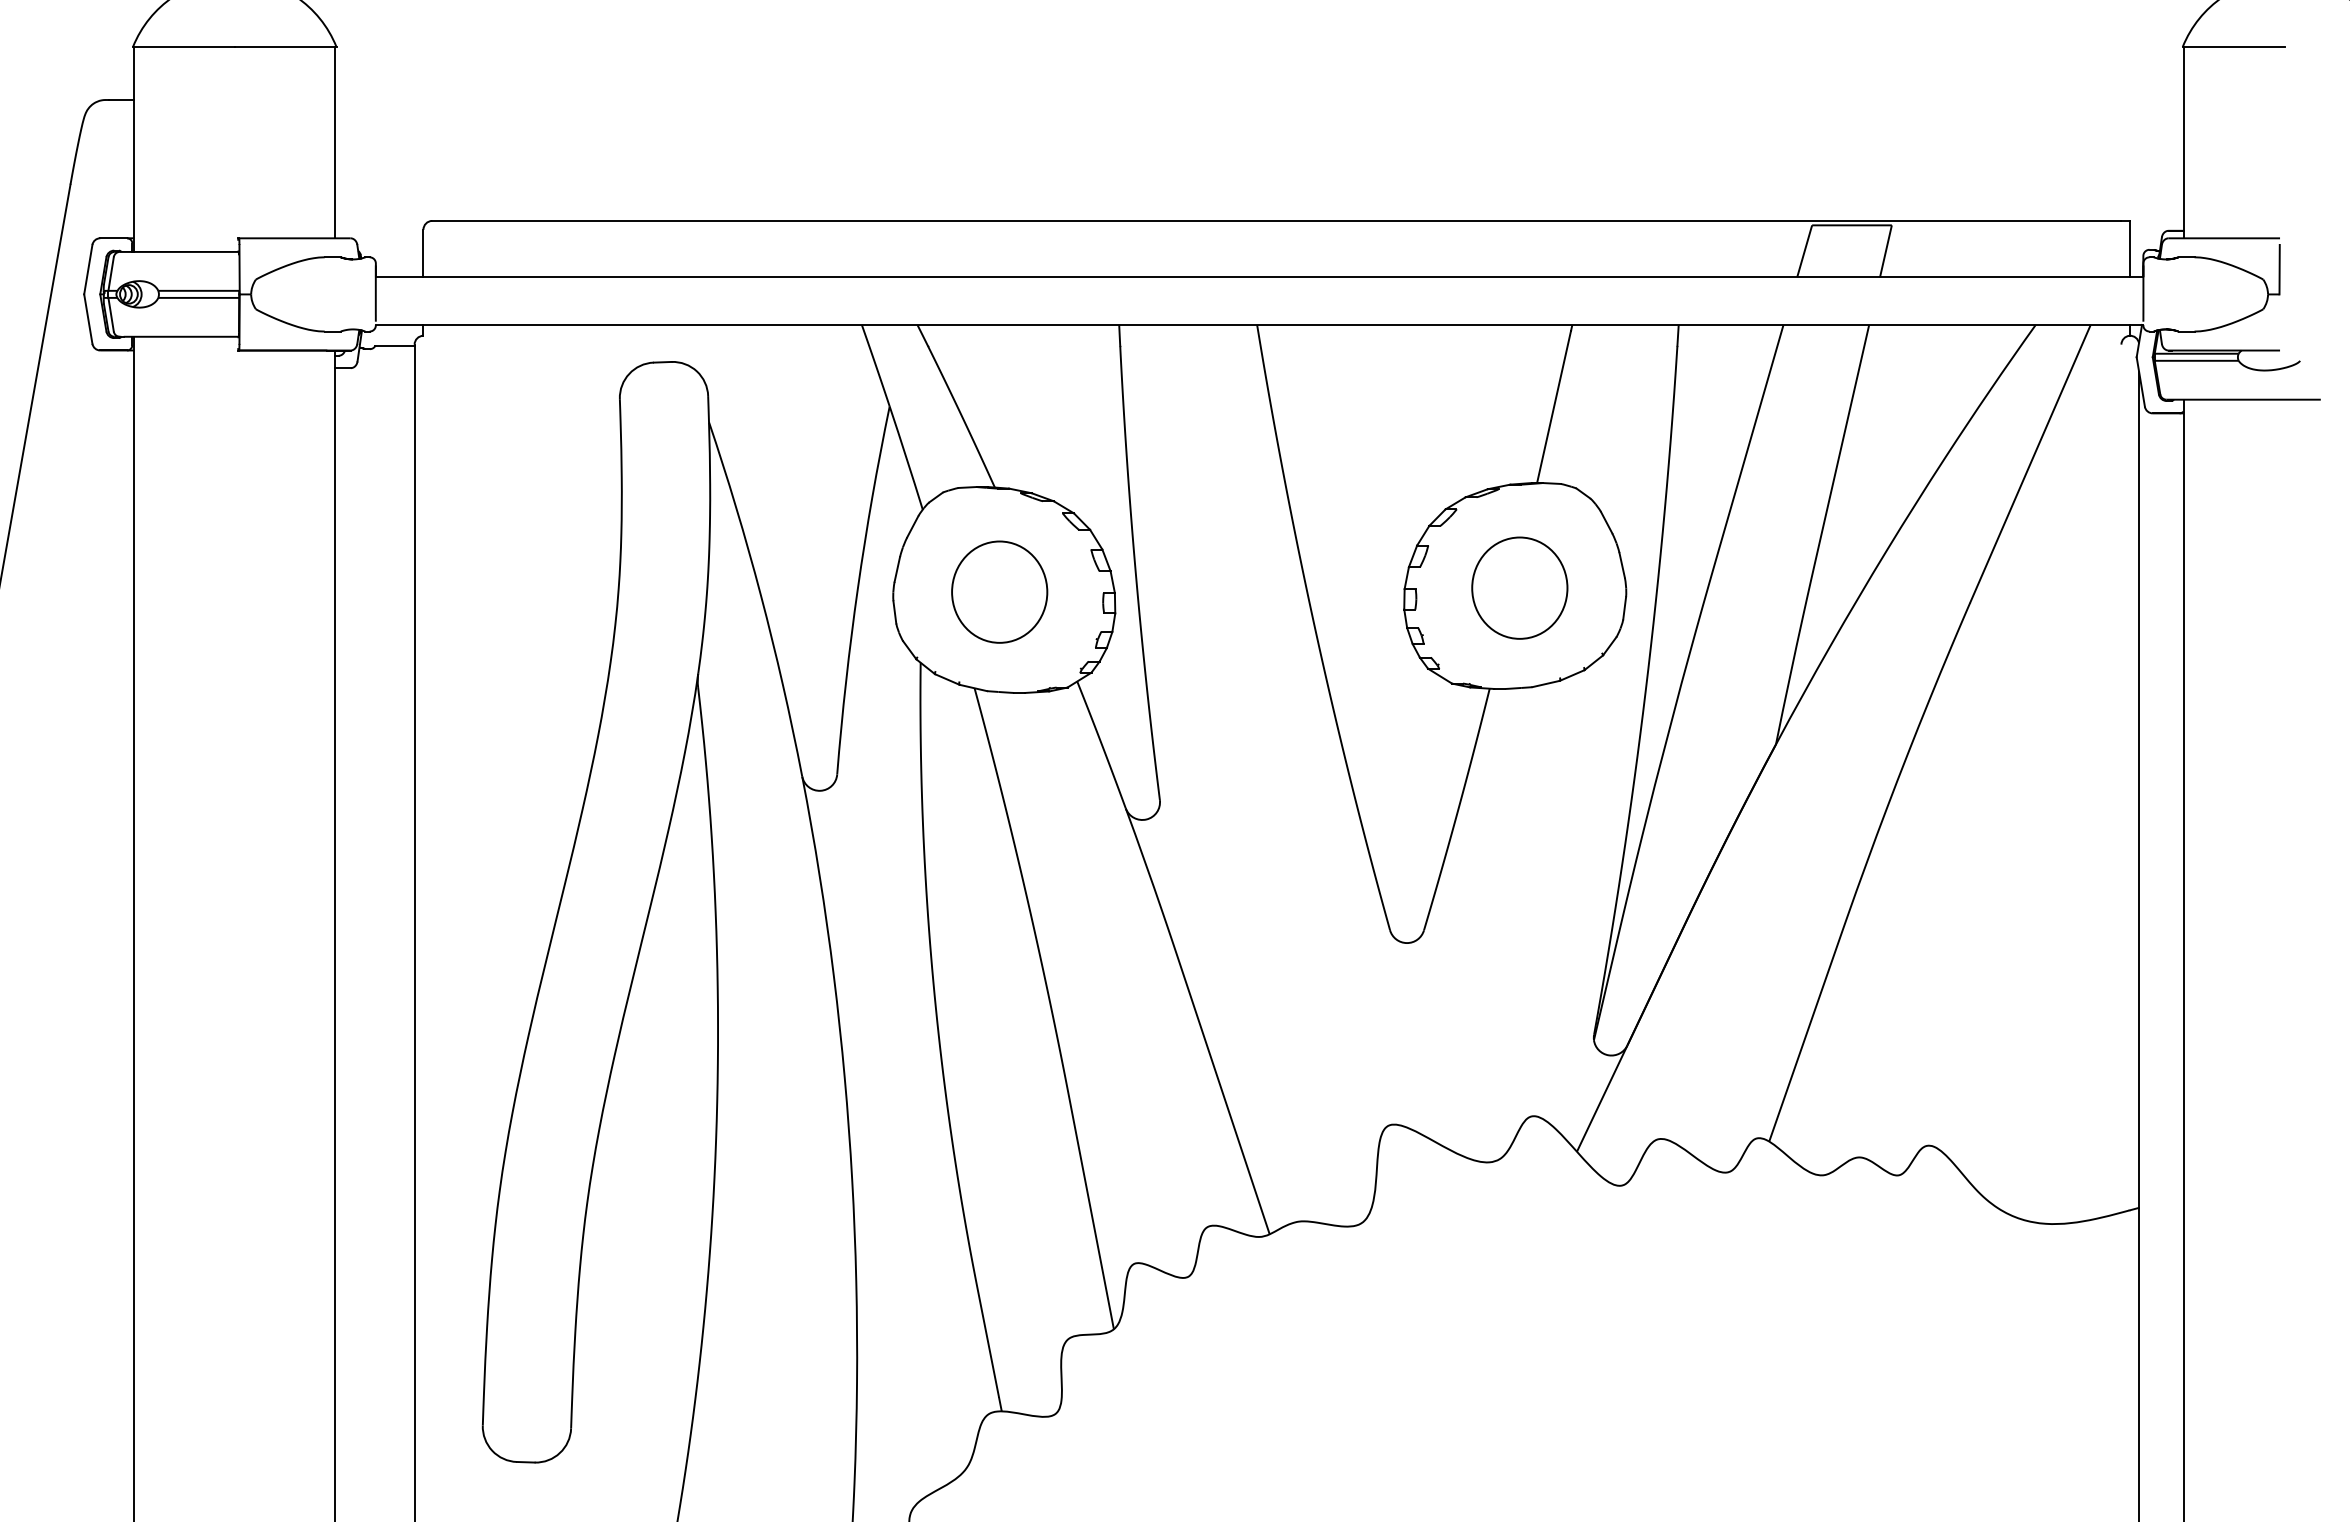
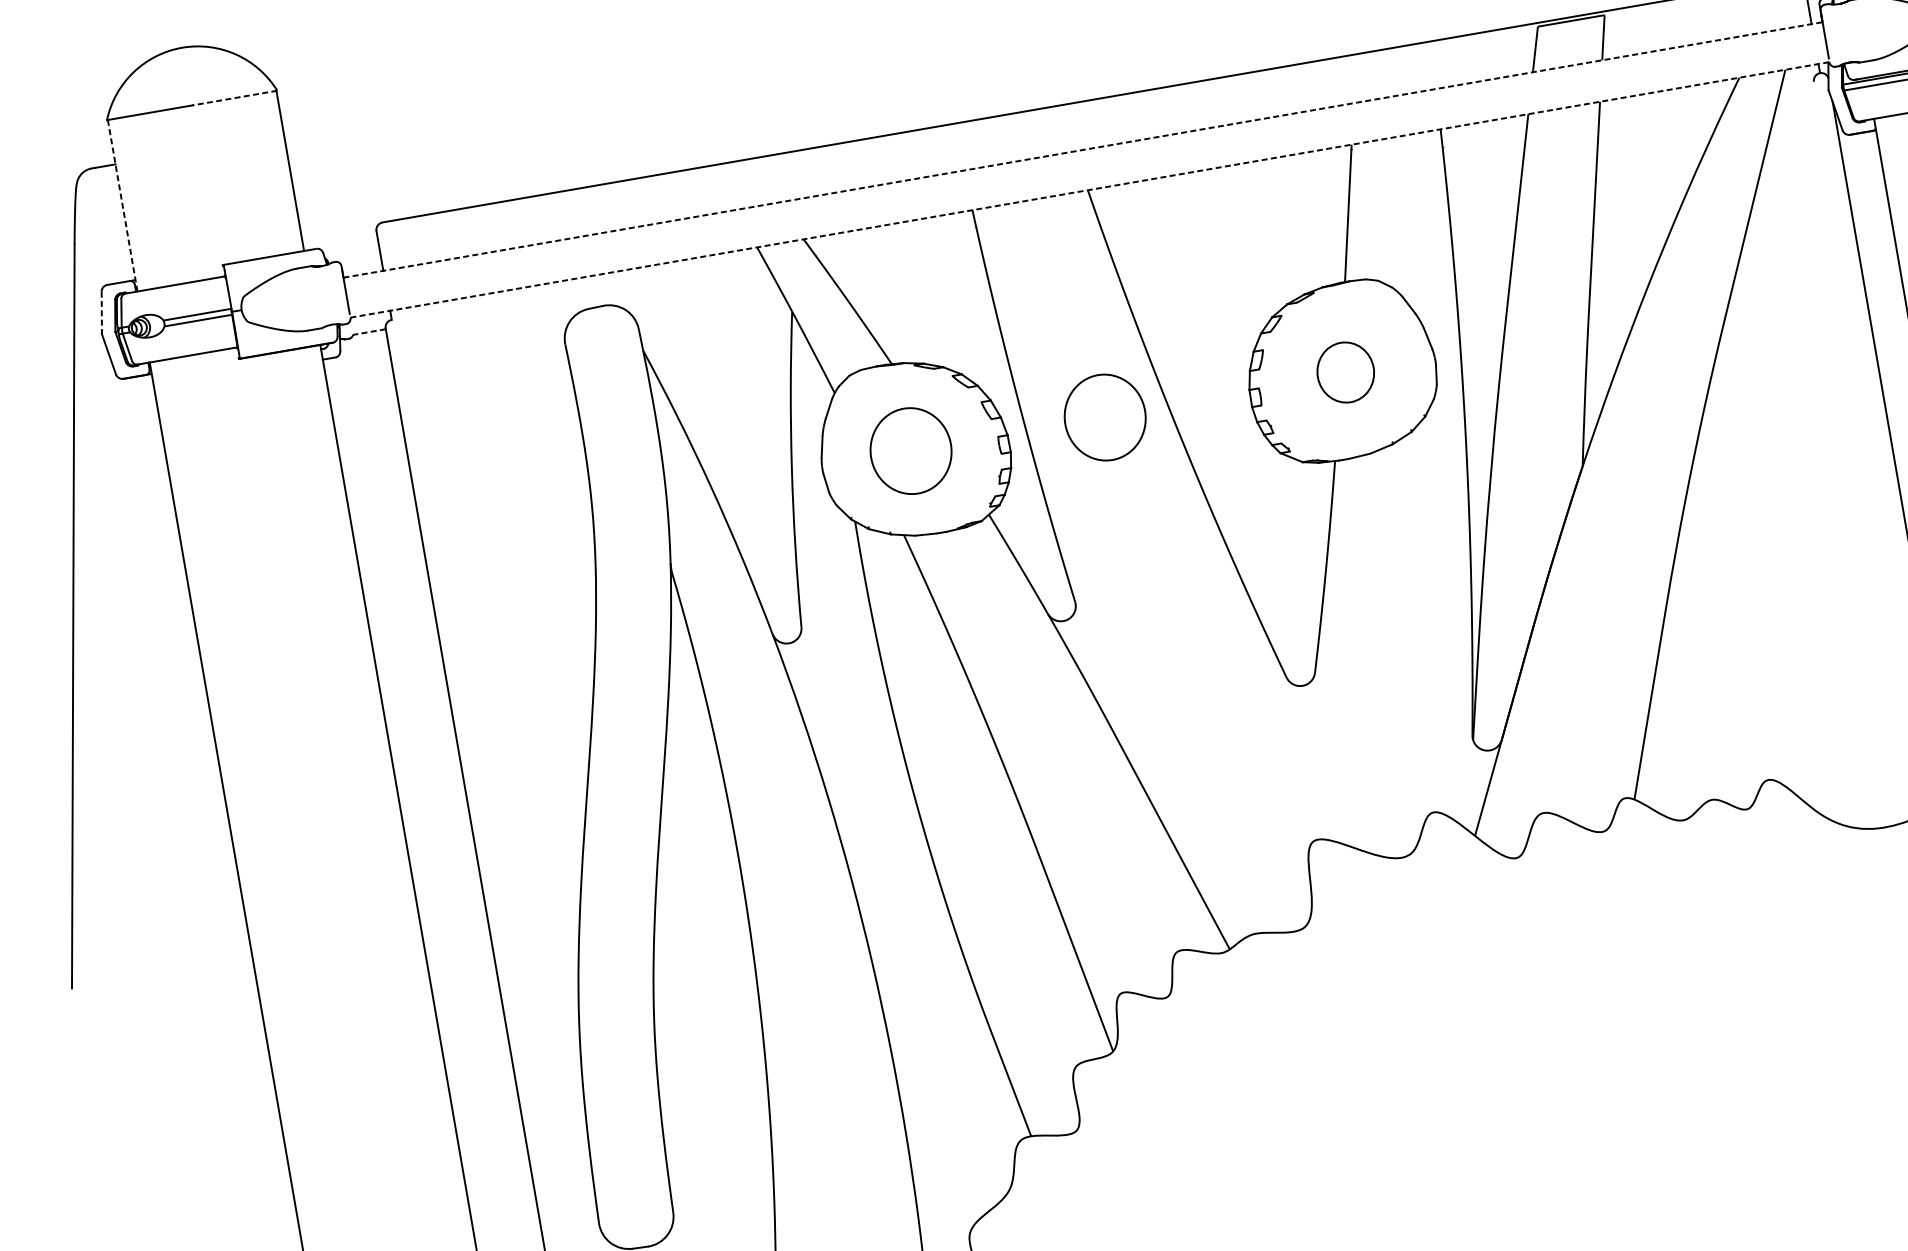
line: (285, 46) -> (234, 97), solid -> dashed
line: (134, 149) -> (123, 205), solid -> dashed
line: (88, 270) -> (102, 313), solid -> dashed
line: (1259, 277) -> (1082, 150), solid -> dashed
line: (1259, 324) -> (1089, 189), solid -> dashed
line: (394, 345) -> (368, 332), solid -> dashed
part: (1519, 587) -> (1345, 372), size x0.7
part: (1231, 591) -> (1104, 417), added

